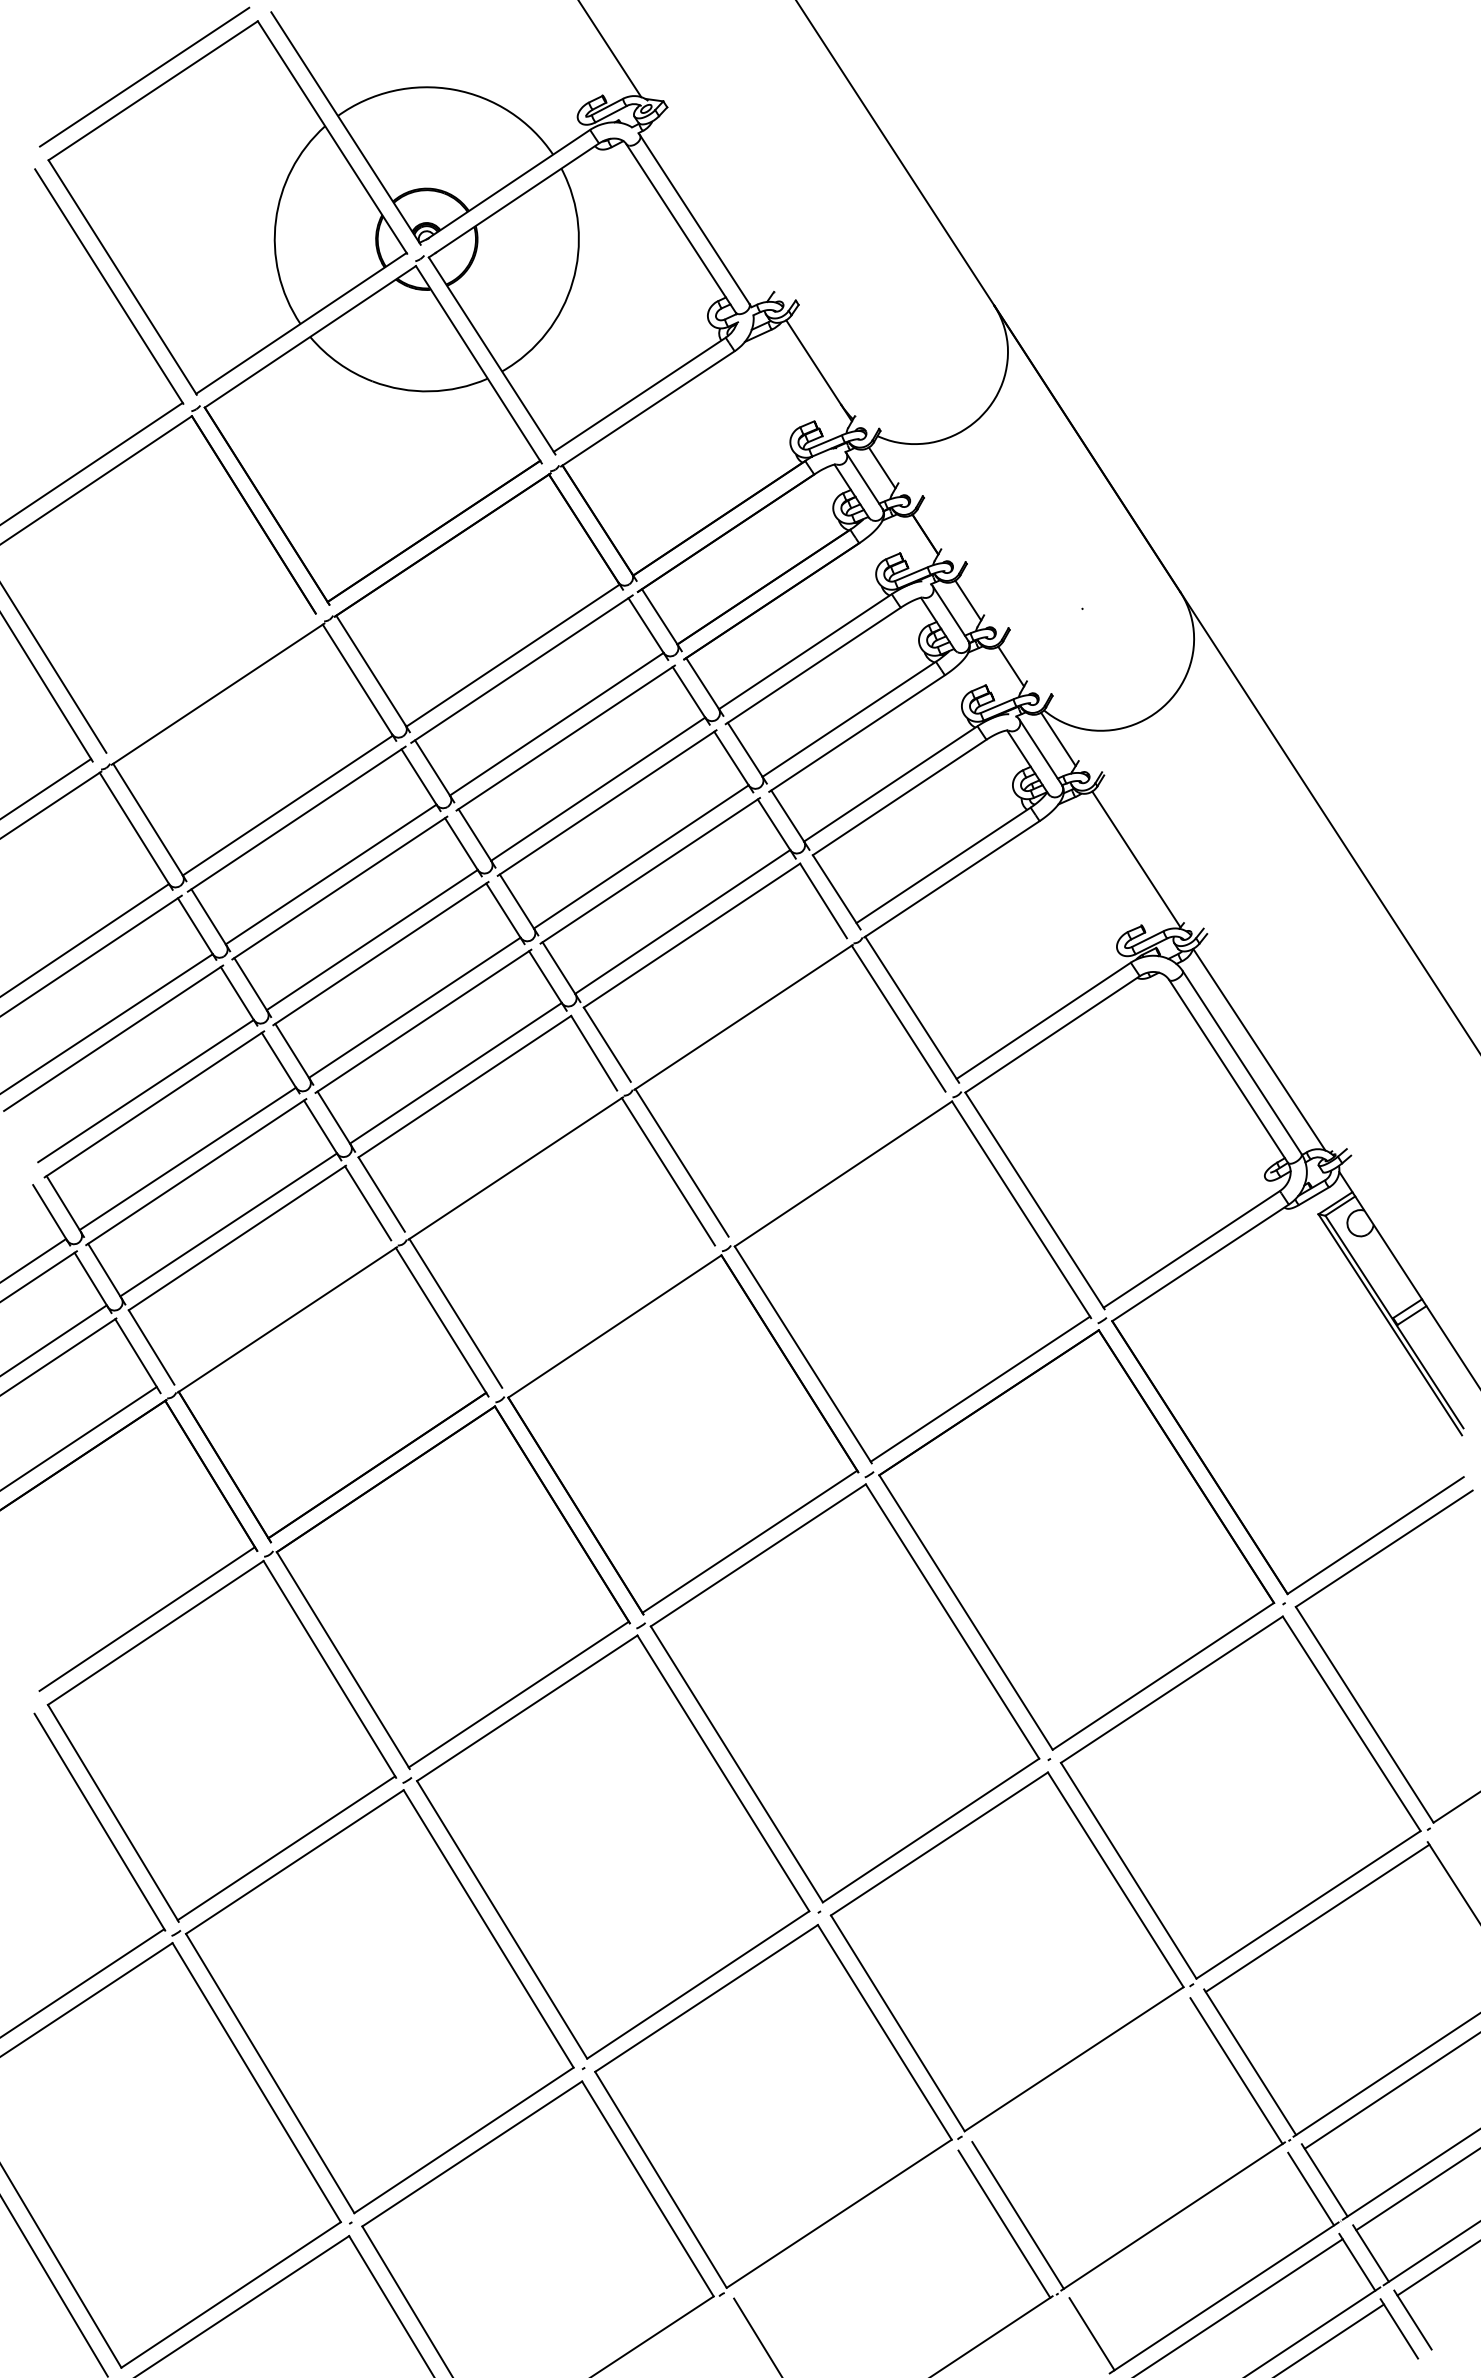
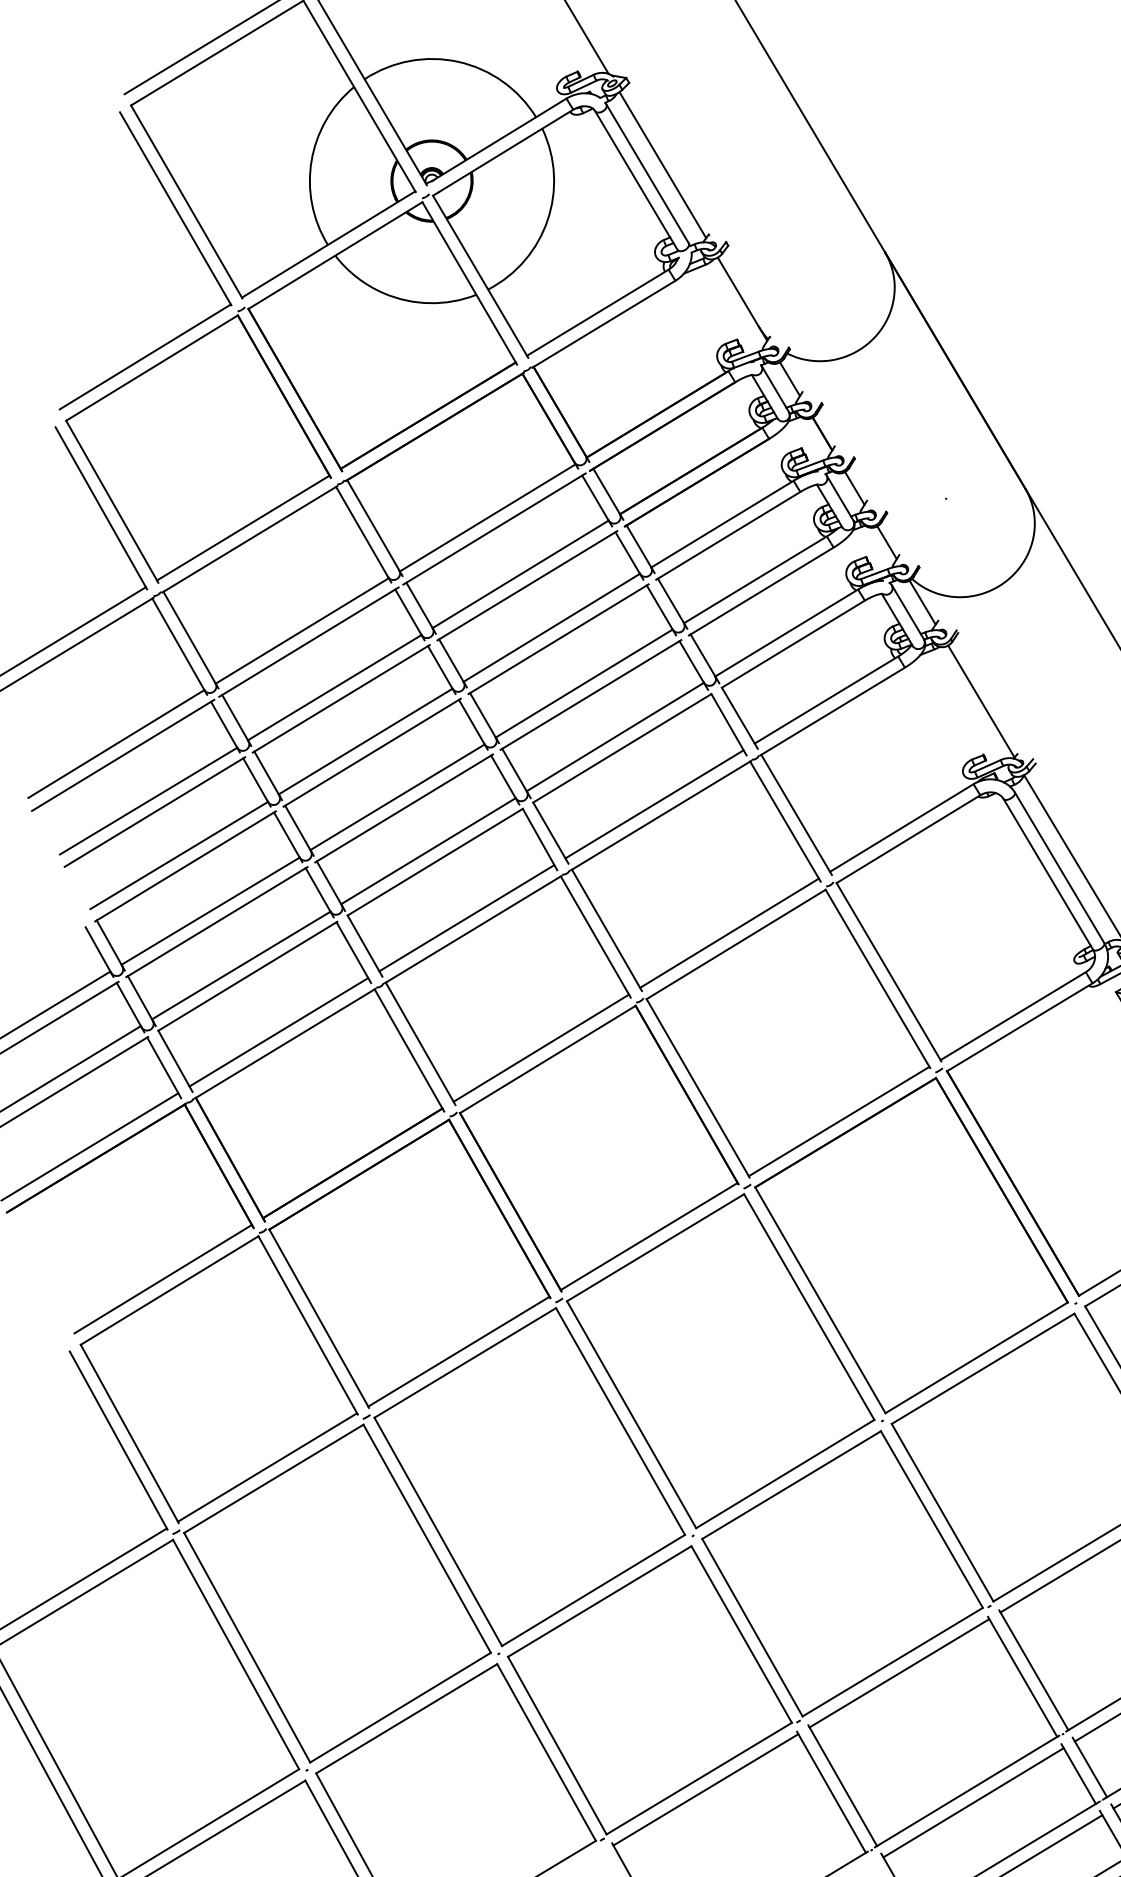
line: (712, 207) -> (662, 164), added
line: (209, 680) -> (243, 528), added
line: (734, 1003) -> (654, 804), added
line: (506, 1154) -> (466, 917), added
line: (834, 1159) -> (729, 932), added
line: (278, 1306) -> (278, 1032), added
line: (605, 1312) -> (540, 1047), added
line: (1082, 2072) -> (899, 1673), added
line: (847, 2227) -> (705, 1789), added
line: (1181, 2229) -> (973, 1802), added

